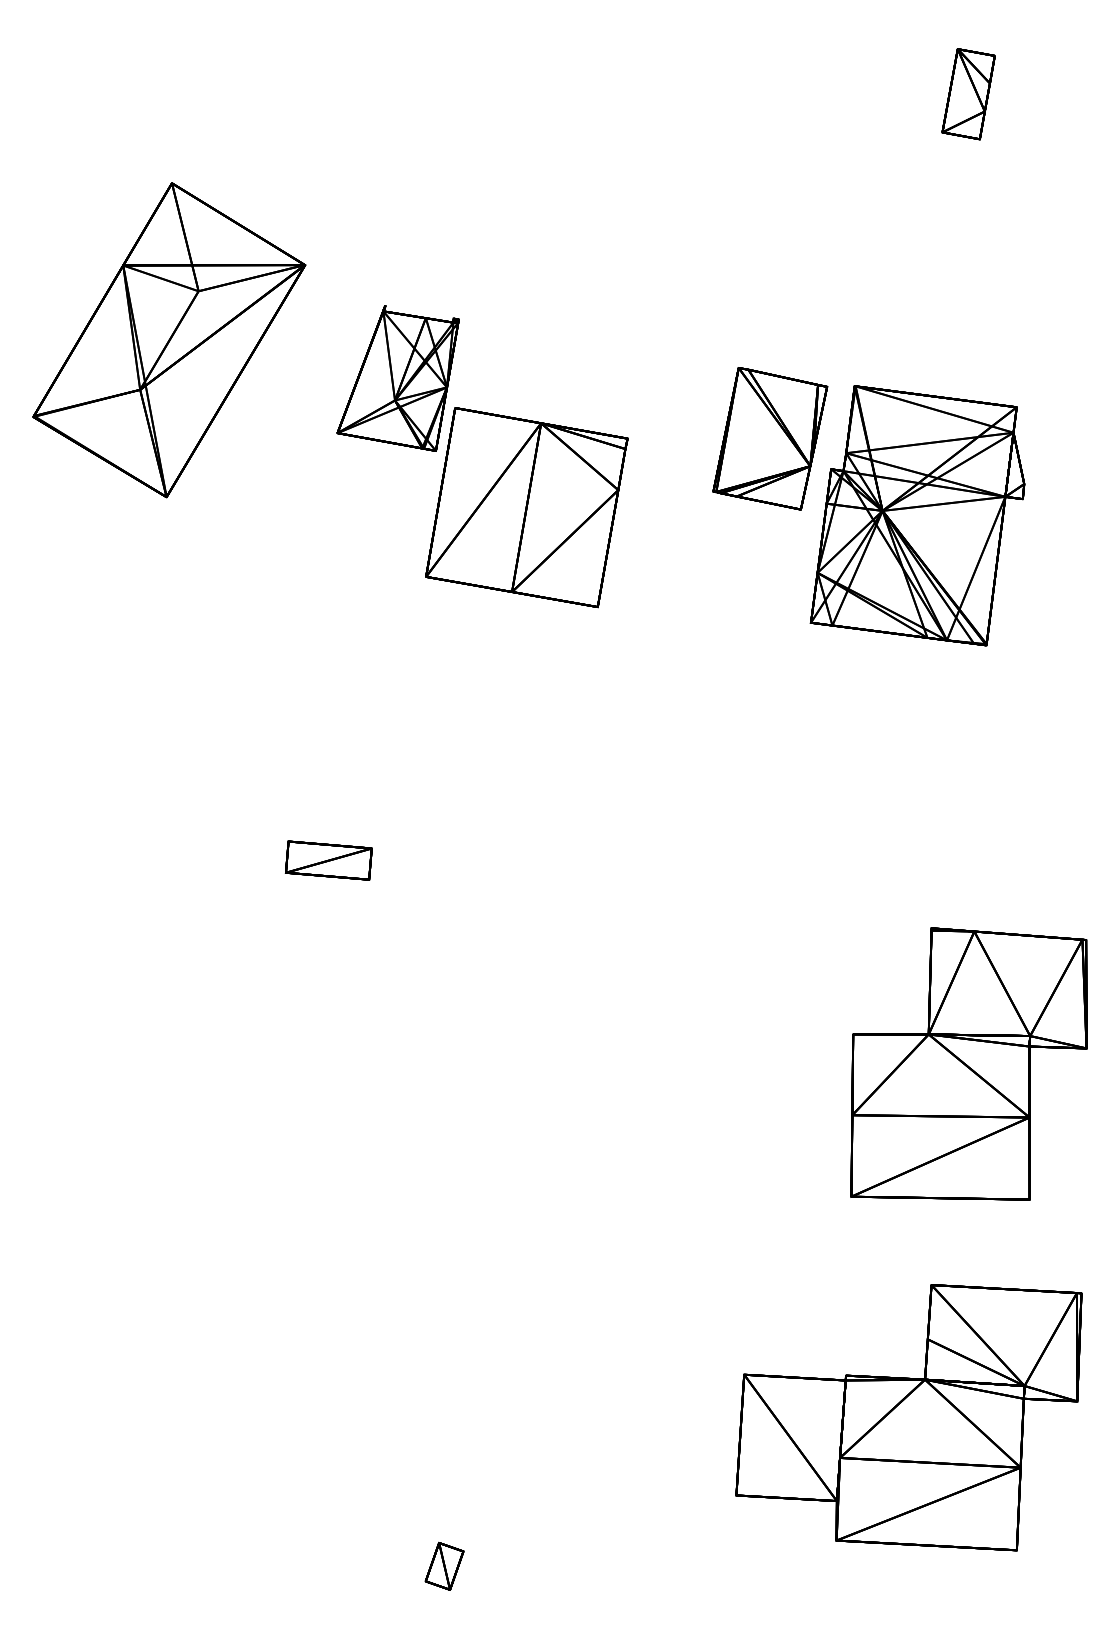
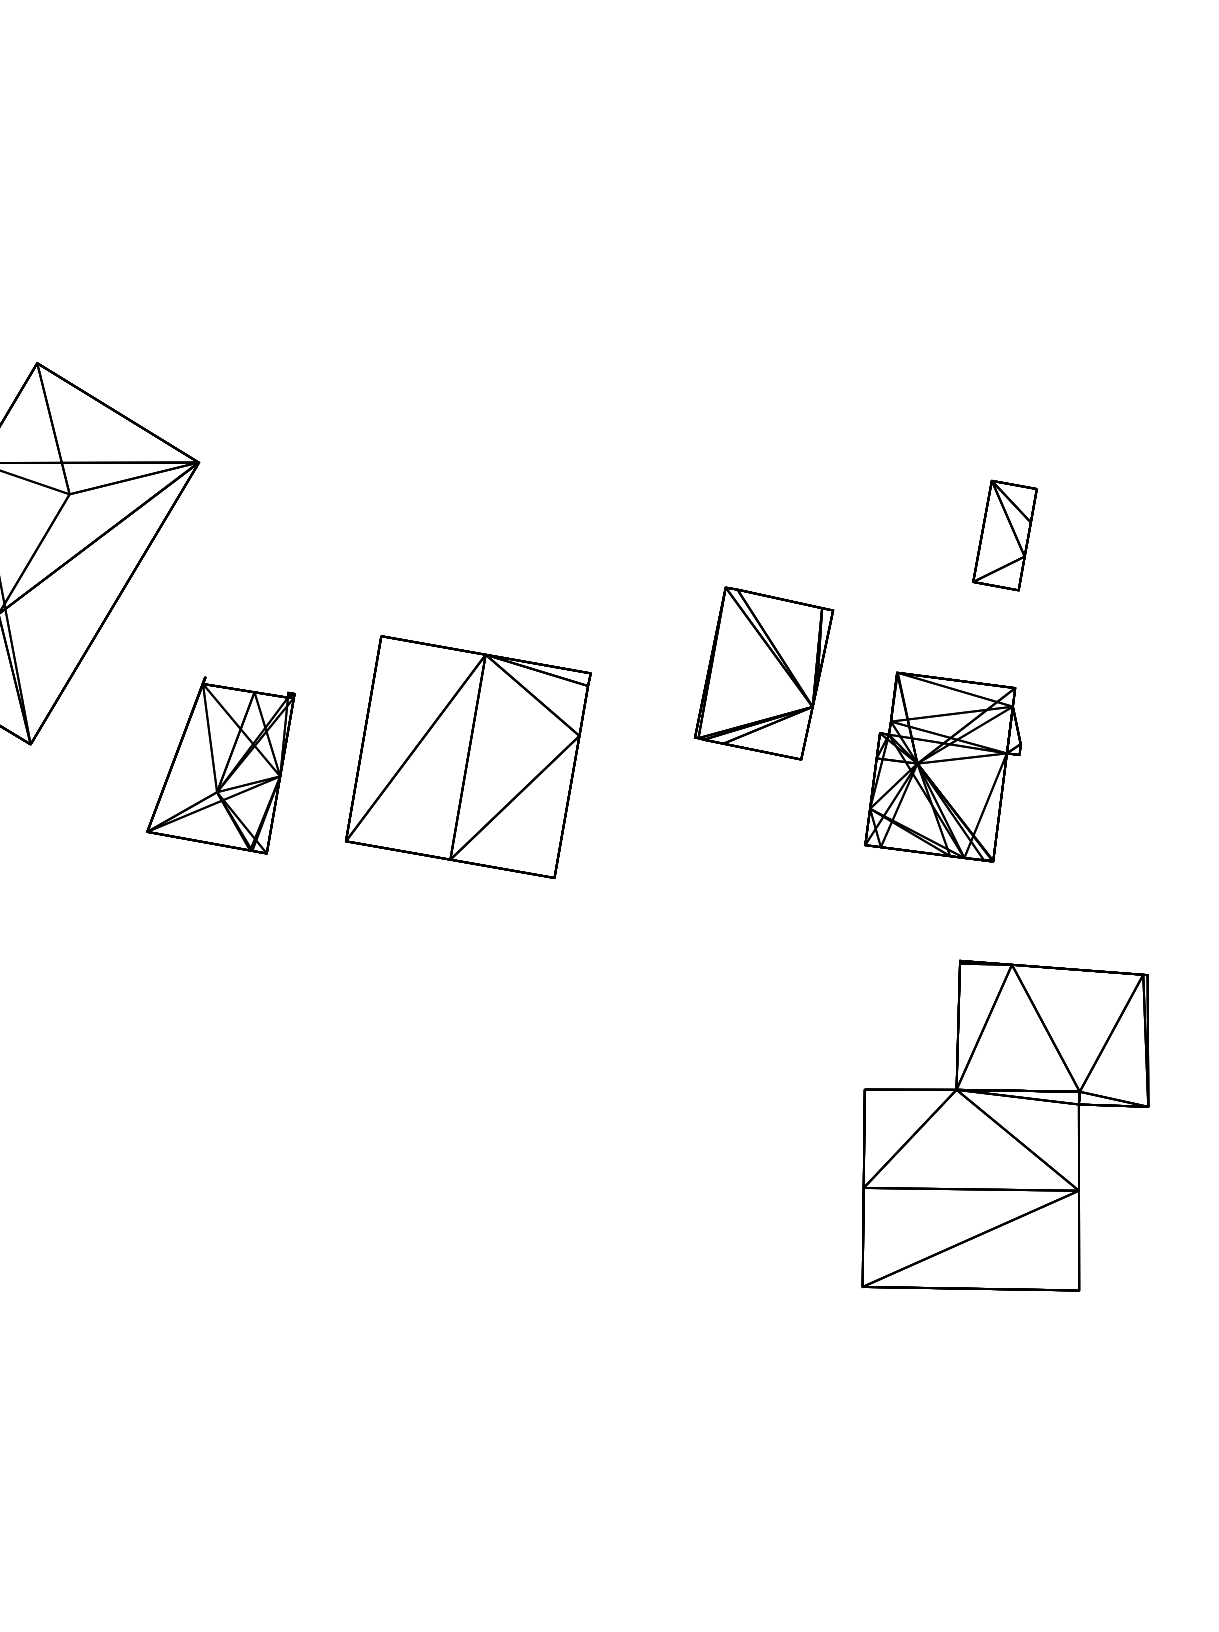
part: (968, 94) -> (1004, 535), moved
part: (397, 378) -> (220, 765), moved
part: (917, 515) -> (942, 766), size x0.6
part: (328, 860) -> (227, 1185), removed
part: (968, 1063) -> (1004, 1125), moved

